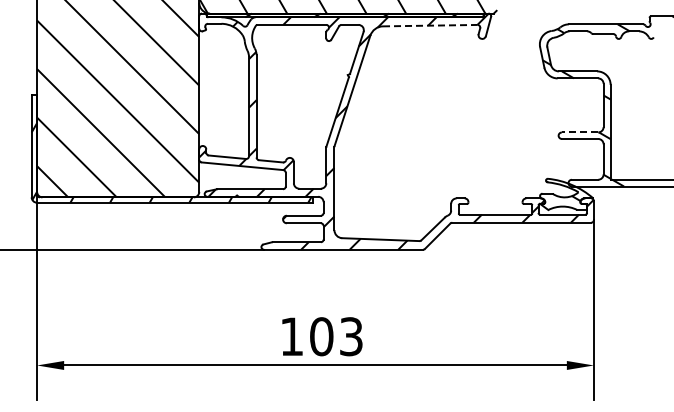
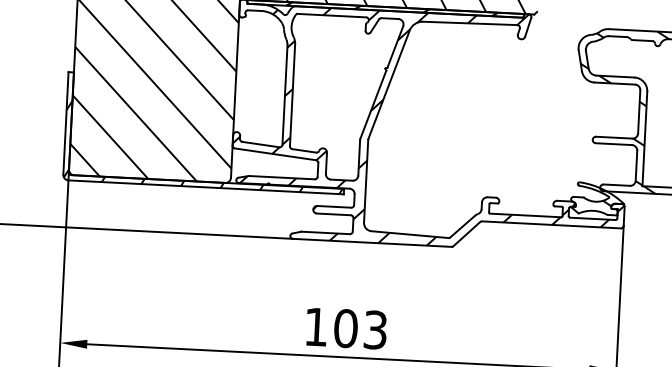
line: (430, 25) -> (470, 23), dashed -> solid
line: (579, 132) -> (613, 137), dashed -> solid

